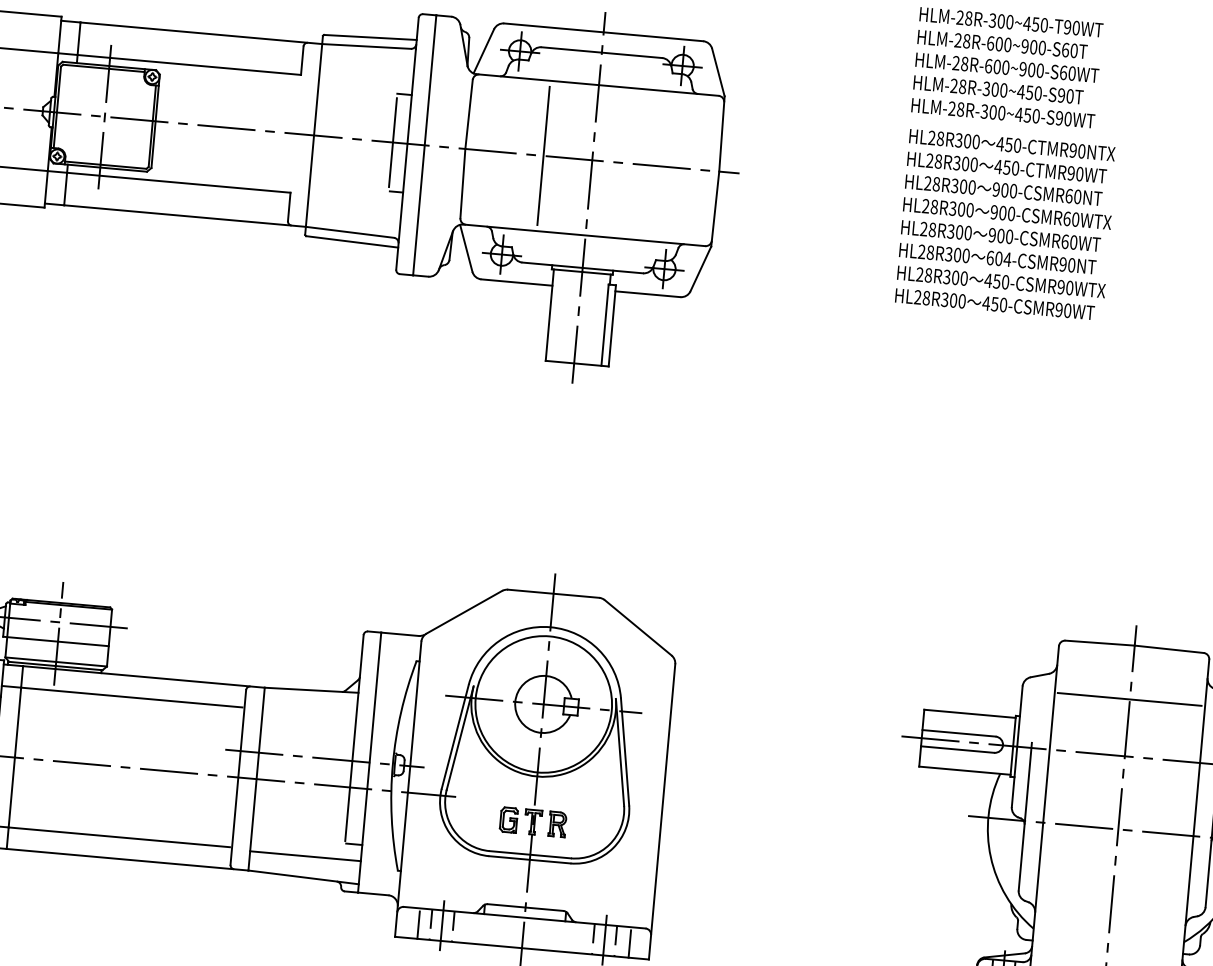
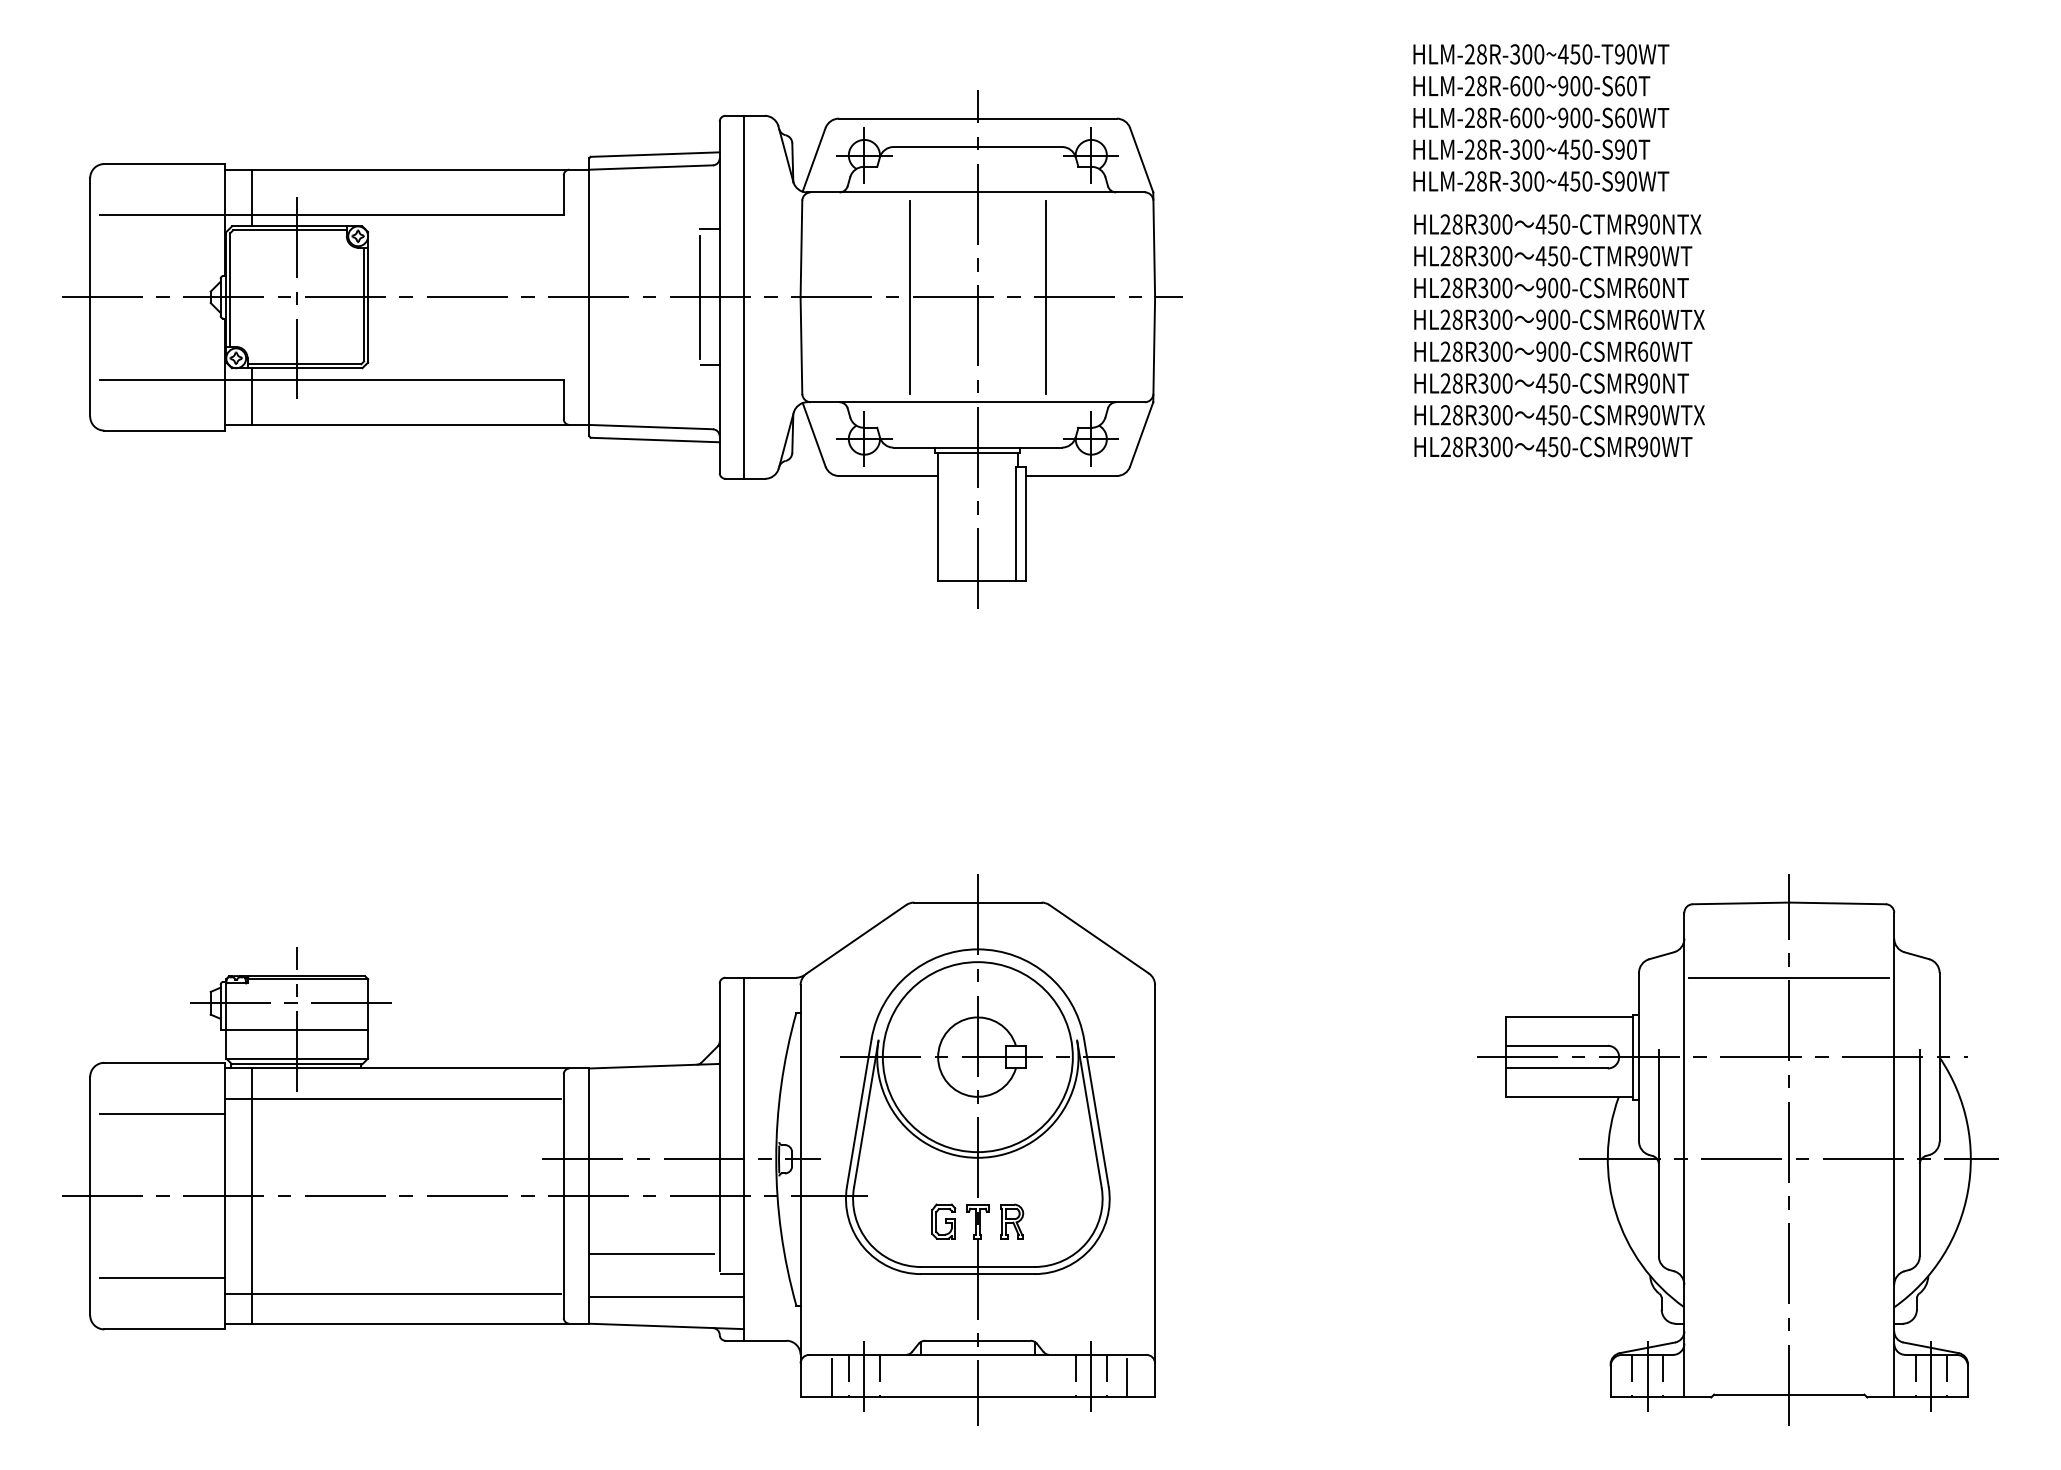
line: (640, 164) -> (1045, 296), added
text: (998, 258) -> (1552, 383), 604-CSMR90NT -> 450-CSMR90NT
line: (297, 824) -> (651, 1254), added

